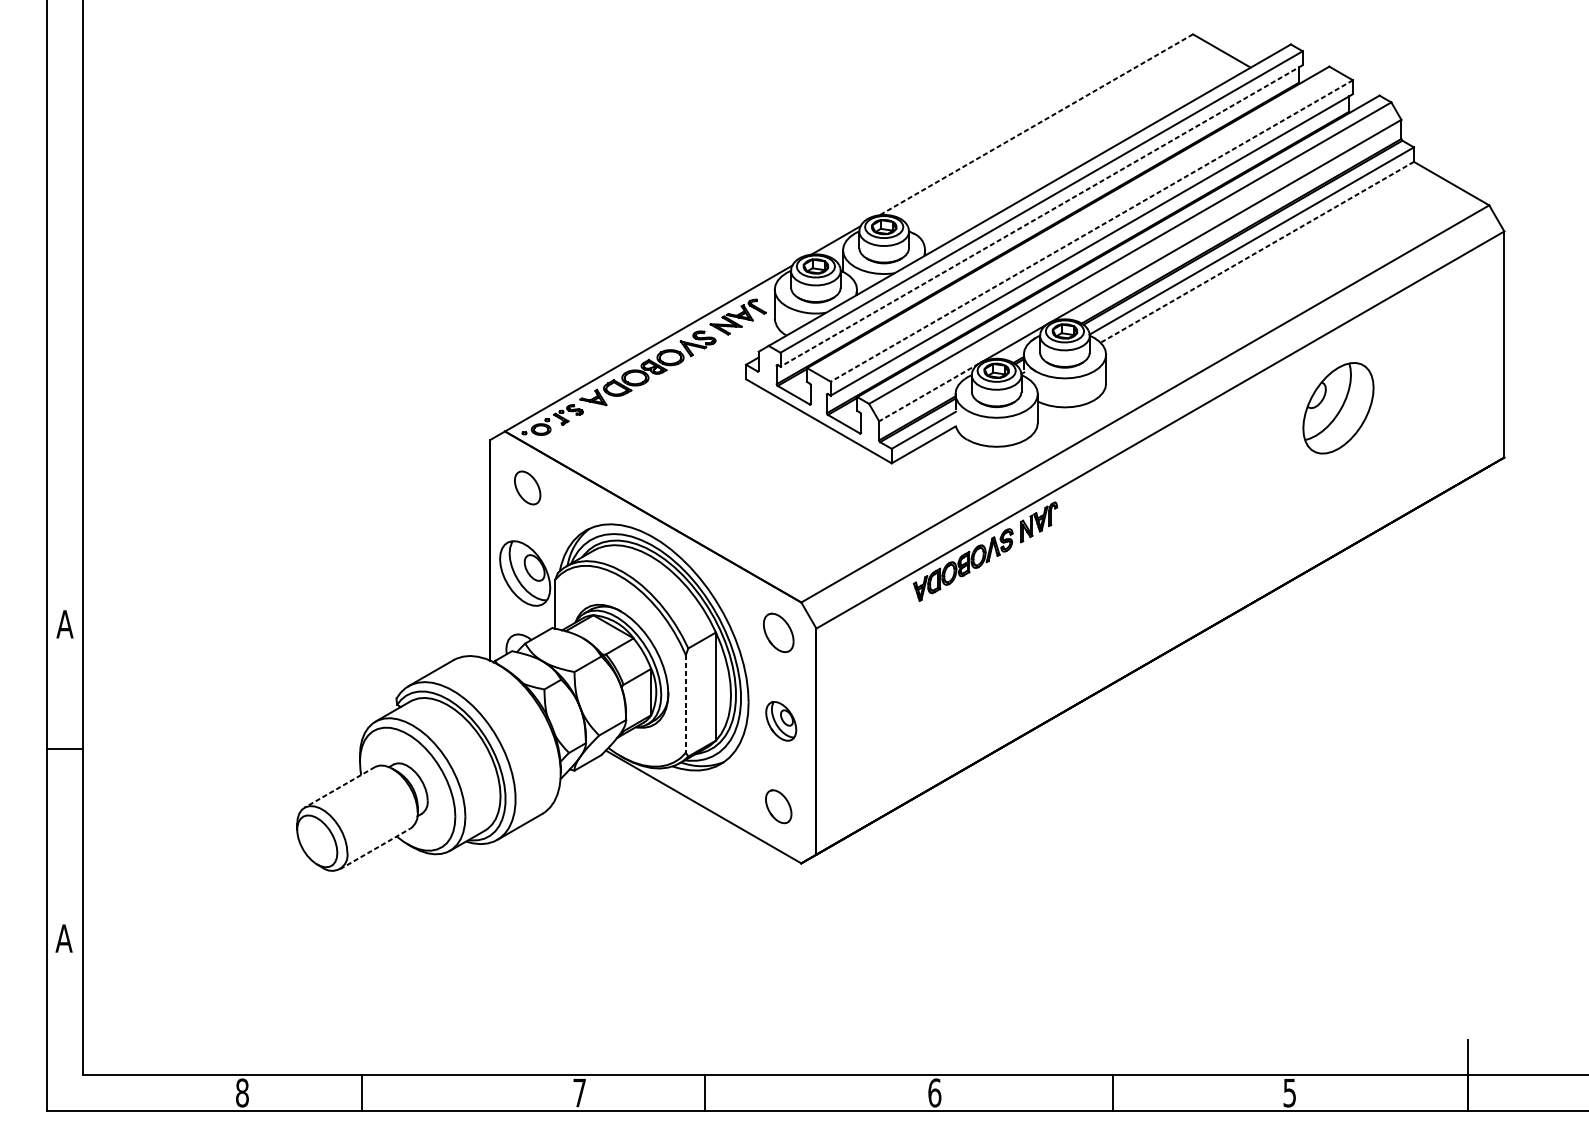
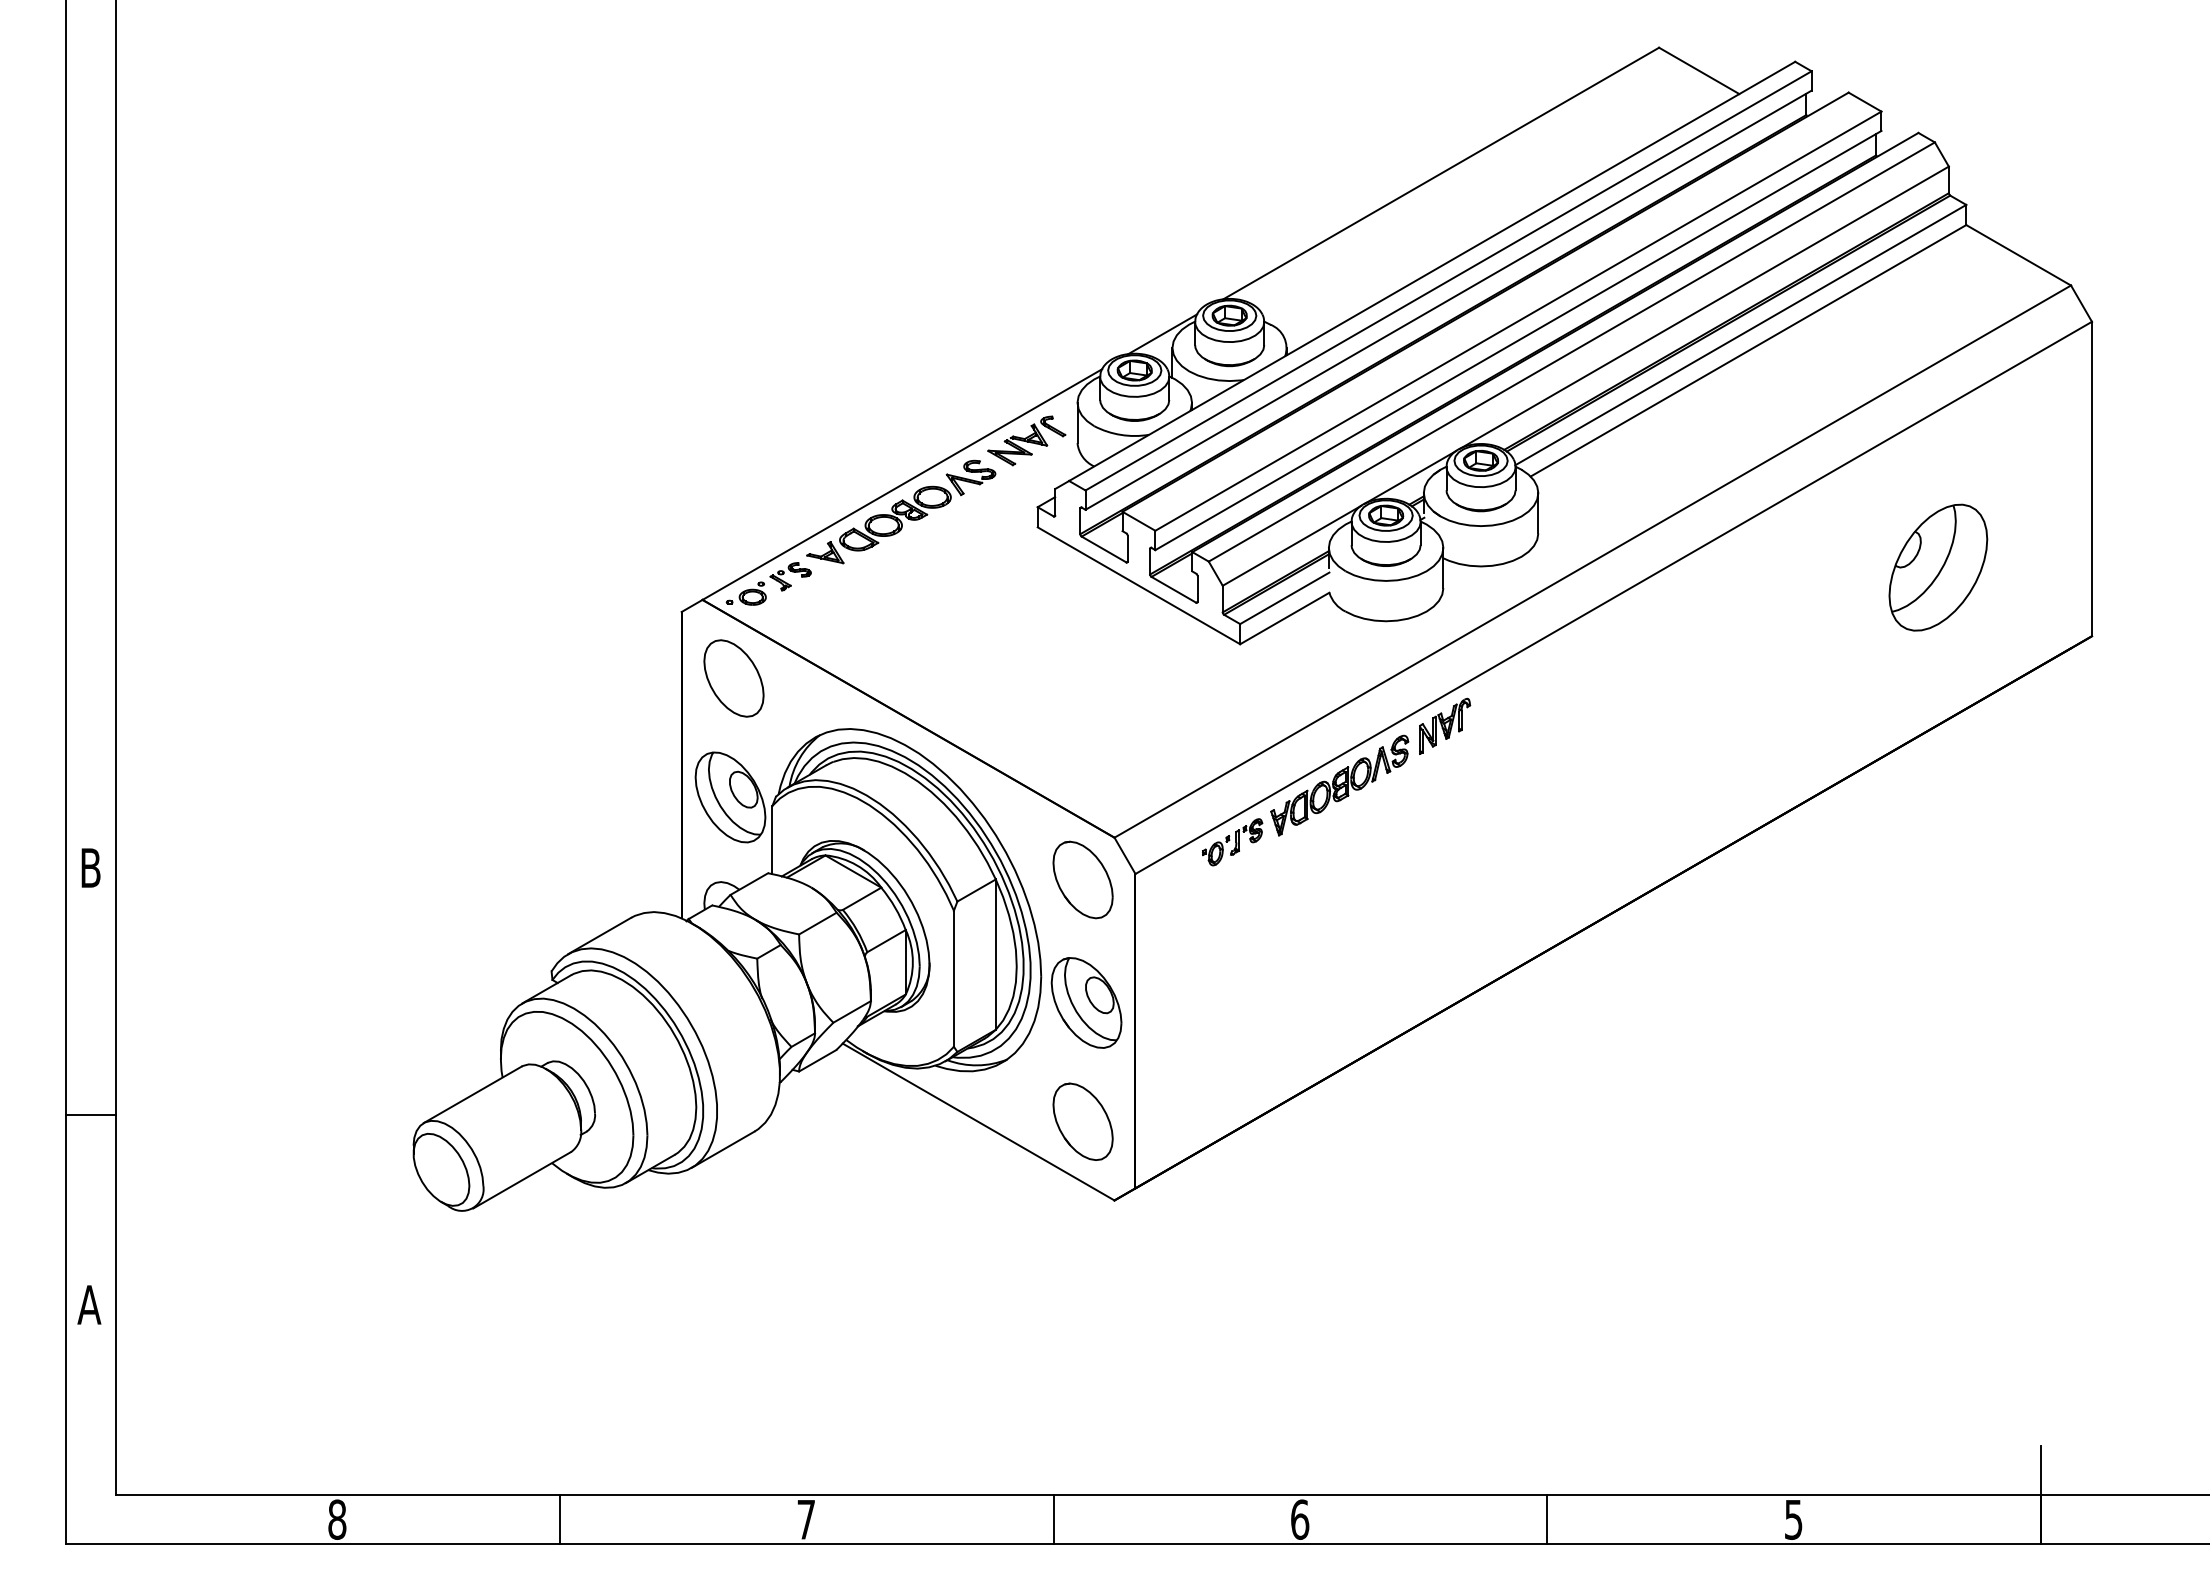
line: (1036, 124) -> (1441, 173), dashed -> solid
line: (1041, 216) -> (1448, 300), dashed -> solid
line: (1091, 231) -> (1517, 321), dashed -> solid
line: (1257, 252) -> (1748, 350), dashed -> solid
line: (928, 392) -> (1291, 545), dashed -> solid
part: (1338, 408) -> (1938, 567), moved
part: (527, 487) -> (733, 678), size x1.67
part: (886, 605) -> (1232, 842), added
text: (64, 623) -> (90, 867), A -> B
part: (778, 632) -> (1082, 879), size x1.43
line: (685, 704) -> (953, 979), dashed -> solid
part: (781, 721) -> (1086, 1002), size x1.67
line: (64, 748) -> (90, 1114), moved
line: (339, 787) -> (472, 1095), dashed -> solid
part: (778, 806) -> (1082, 1121), size x1.67
line: (375, 849) -> (522, 1180), dashed -> solid
line: (361, 1092) -> (559, 1519), moved
line: (704, 1092) -> (1053, 1519), moved

